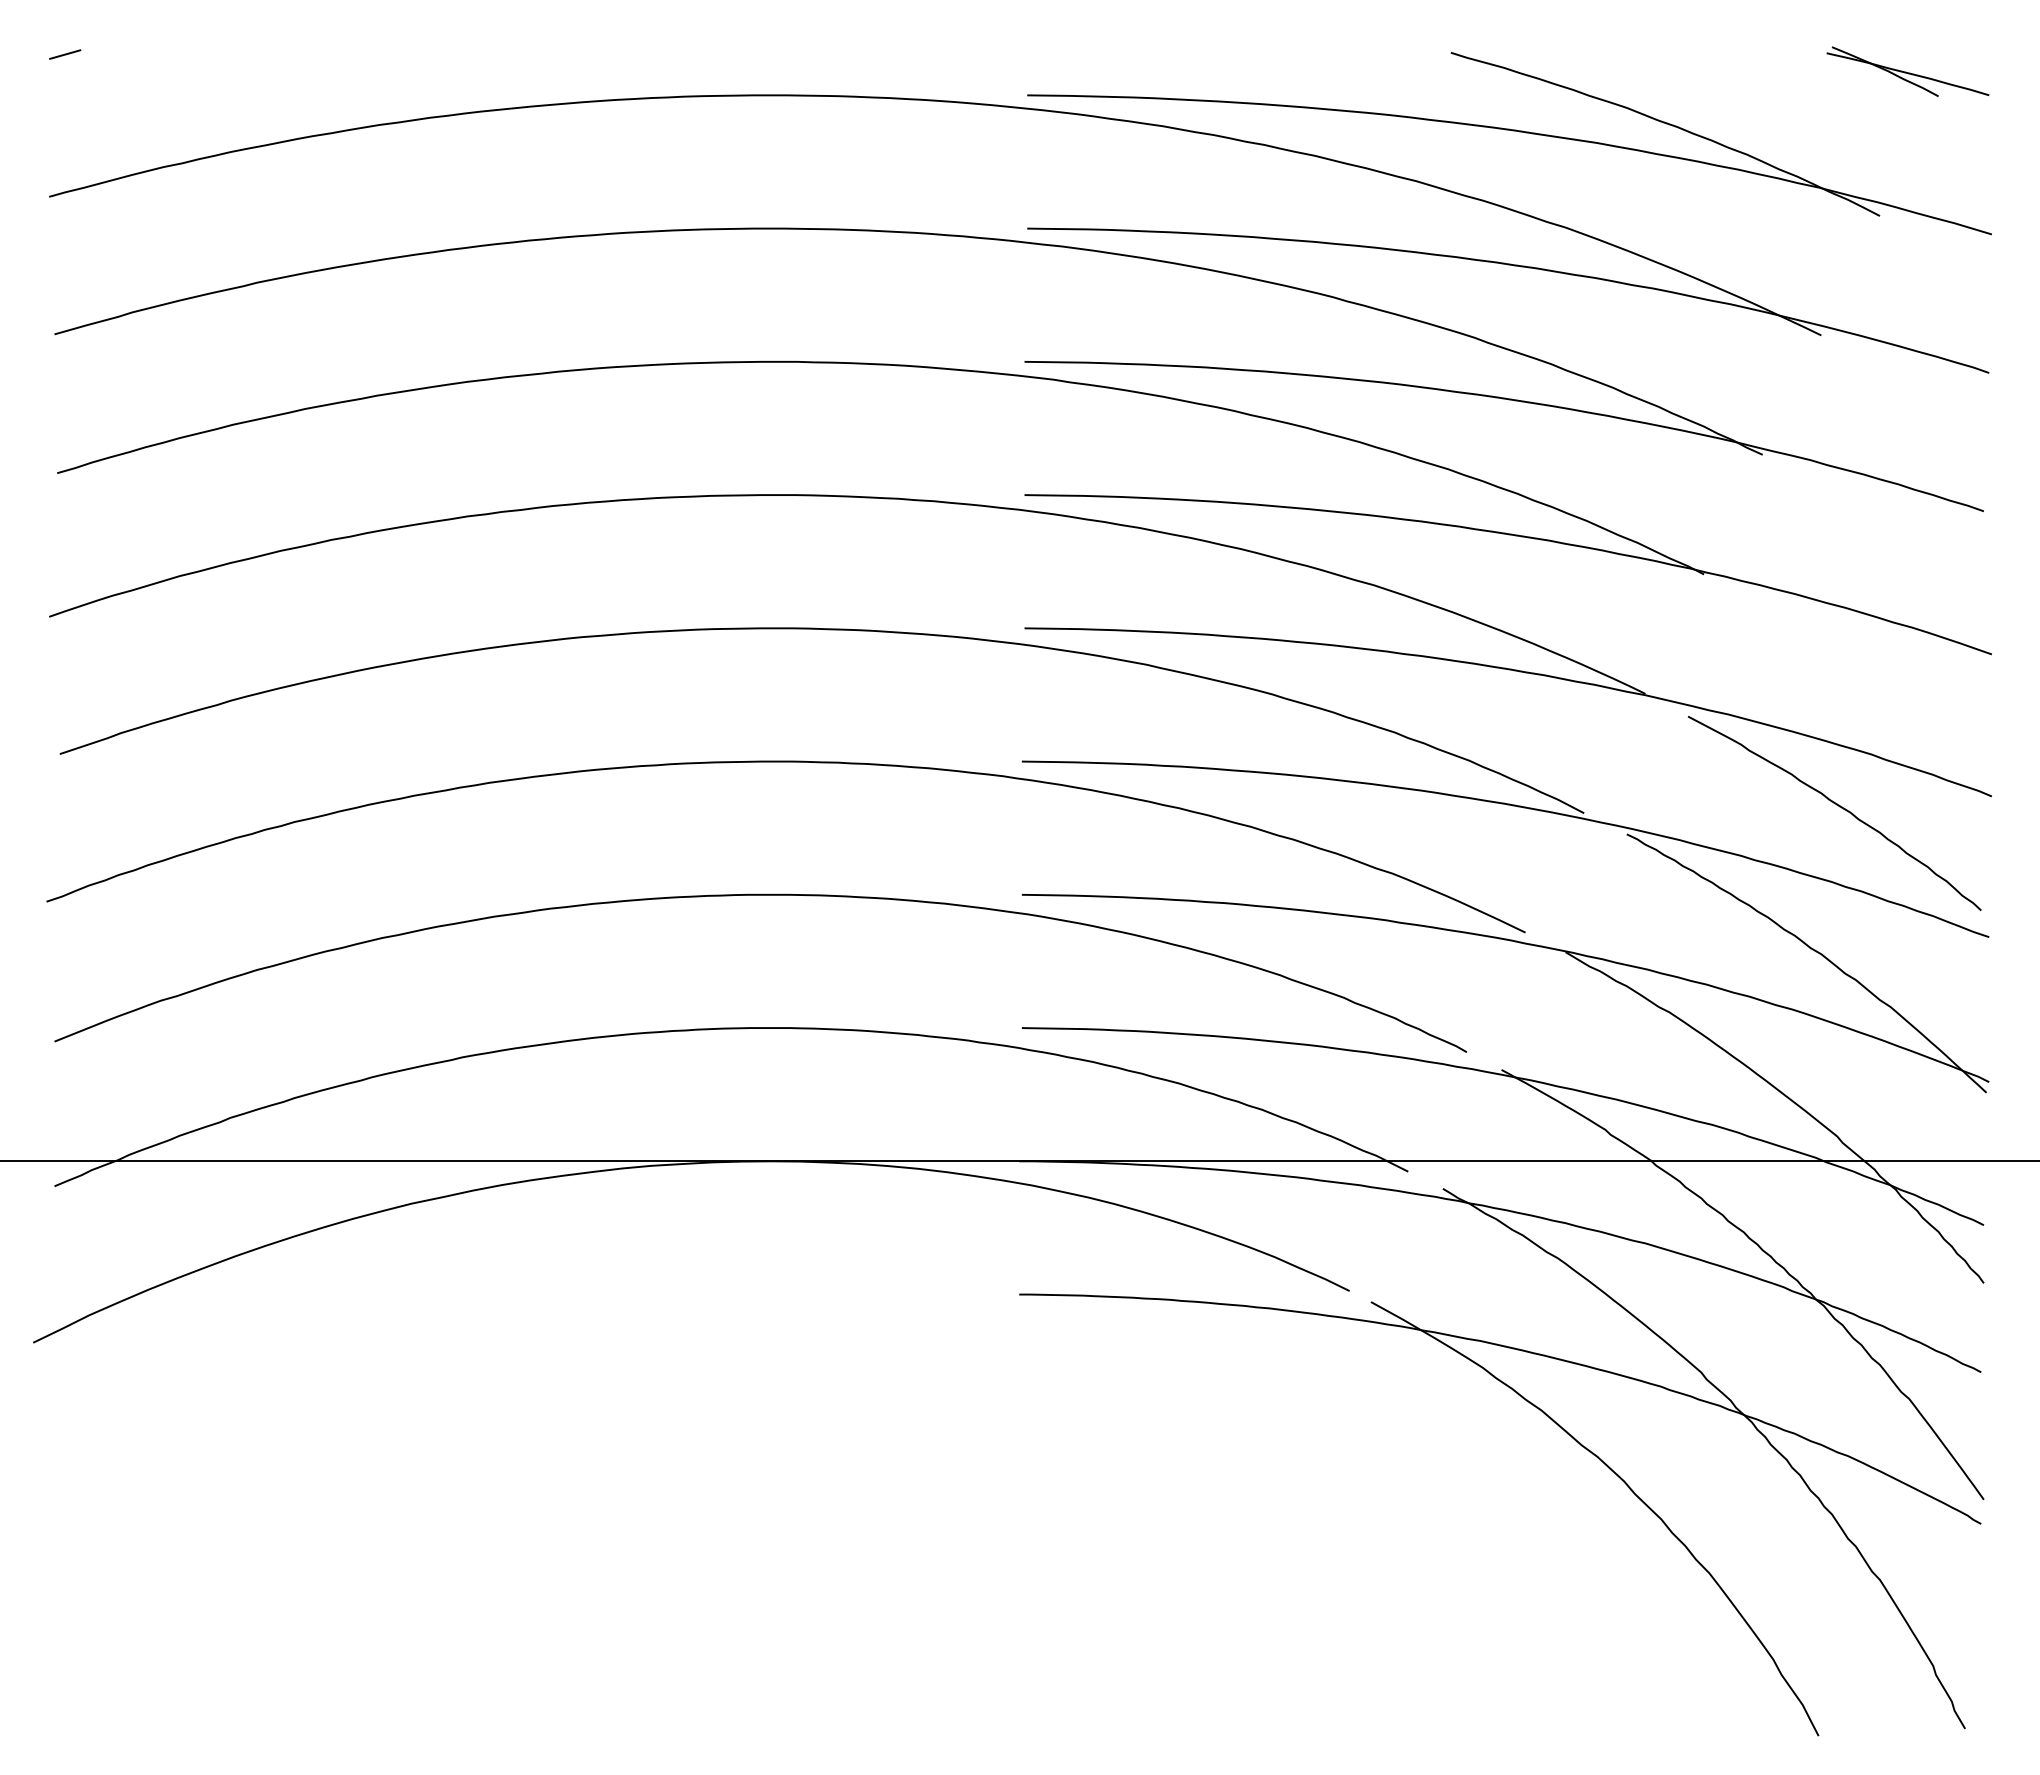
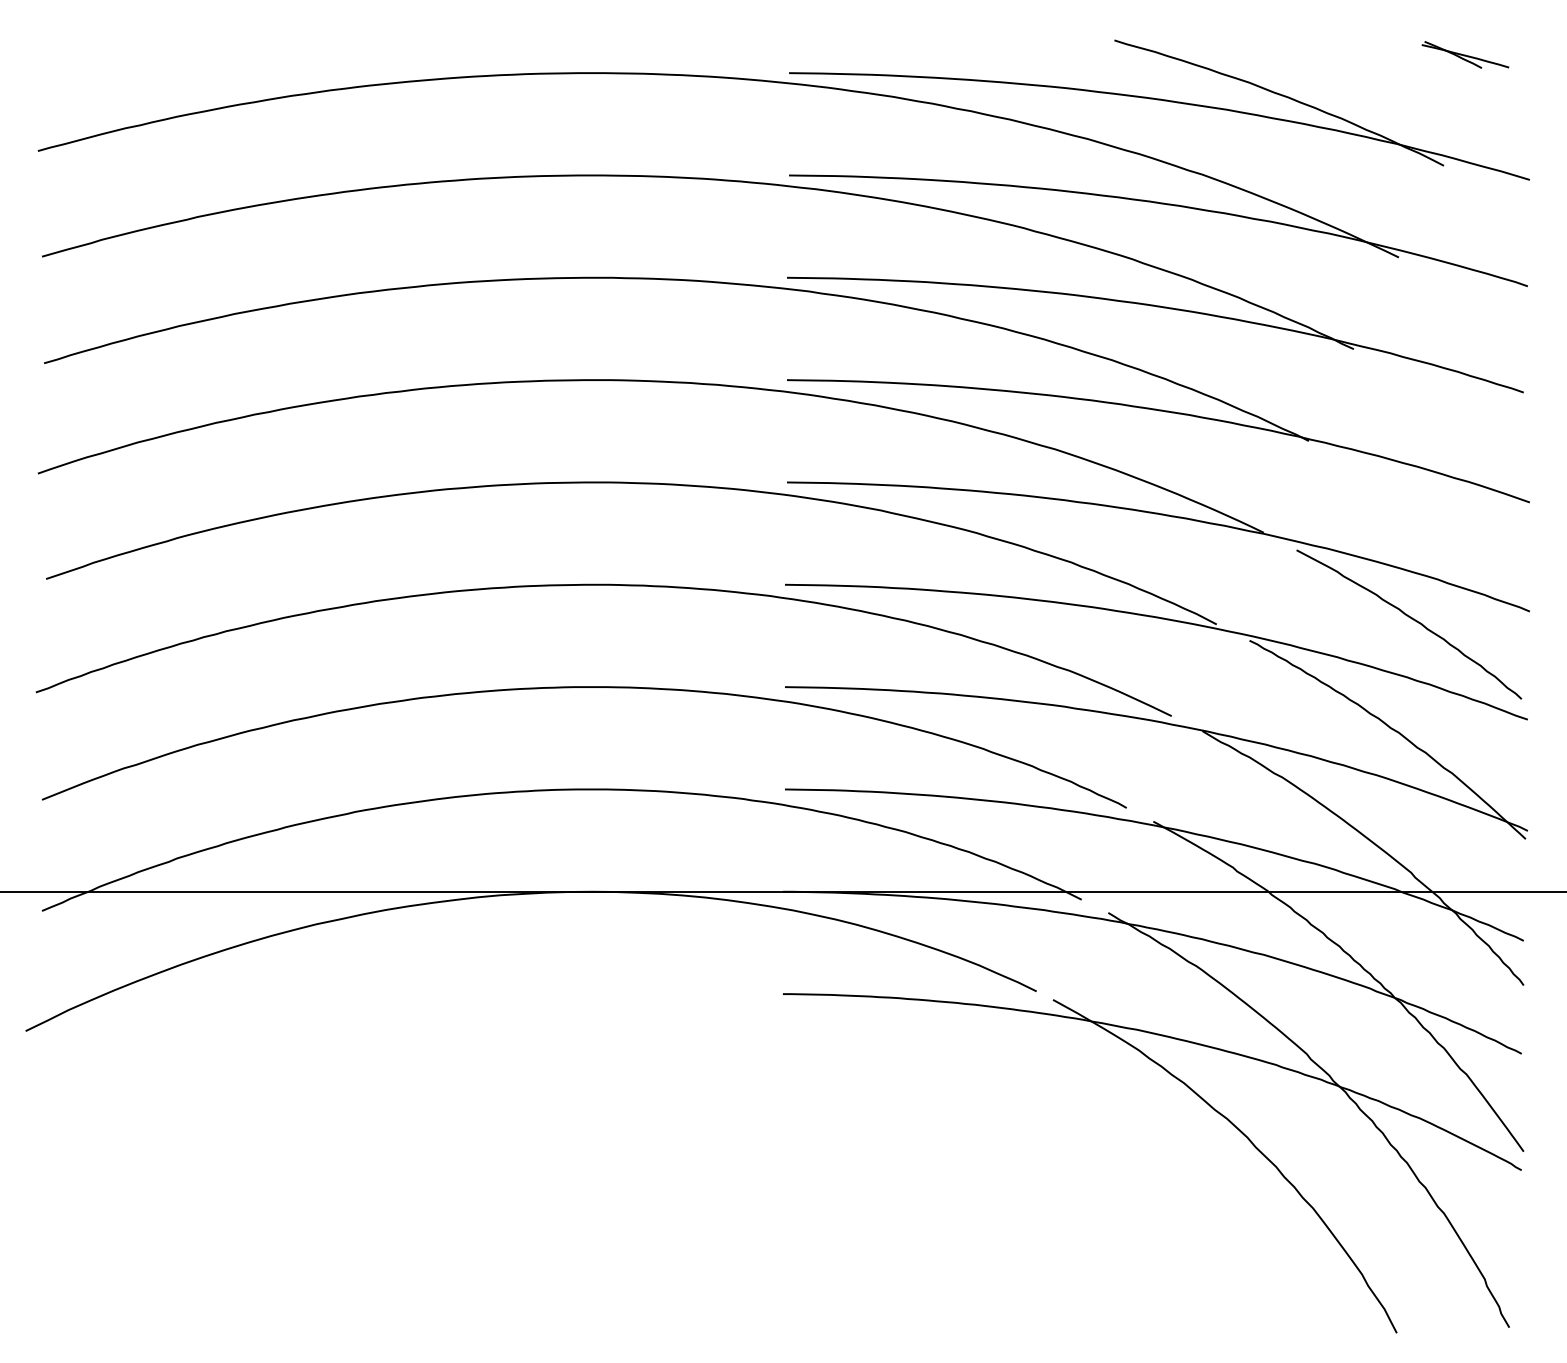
line: (65, 54) -> (50, 41), removed
part: (1907, 71) -> (1465, 54), size x0.7

